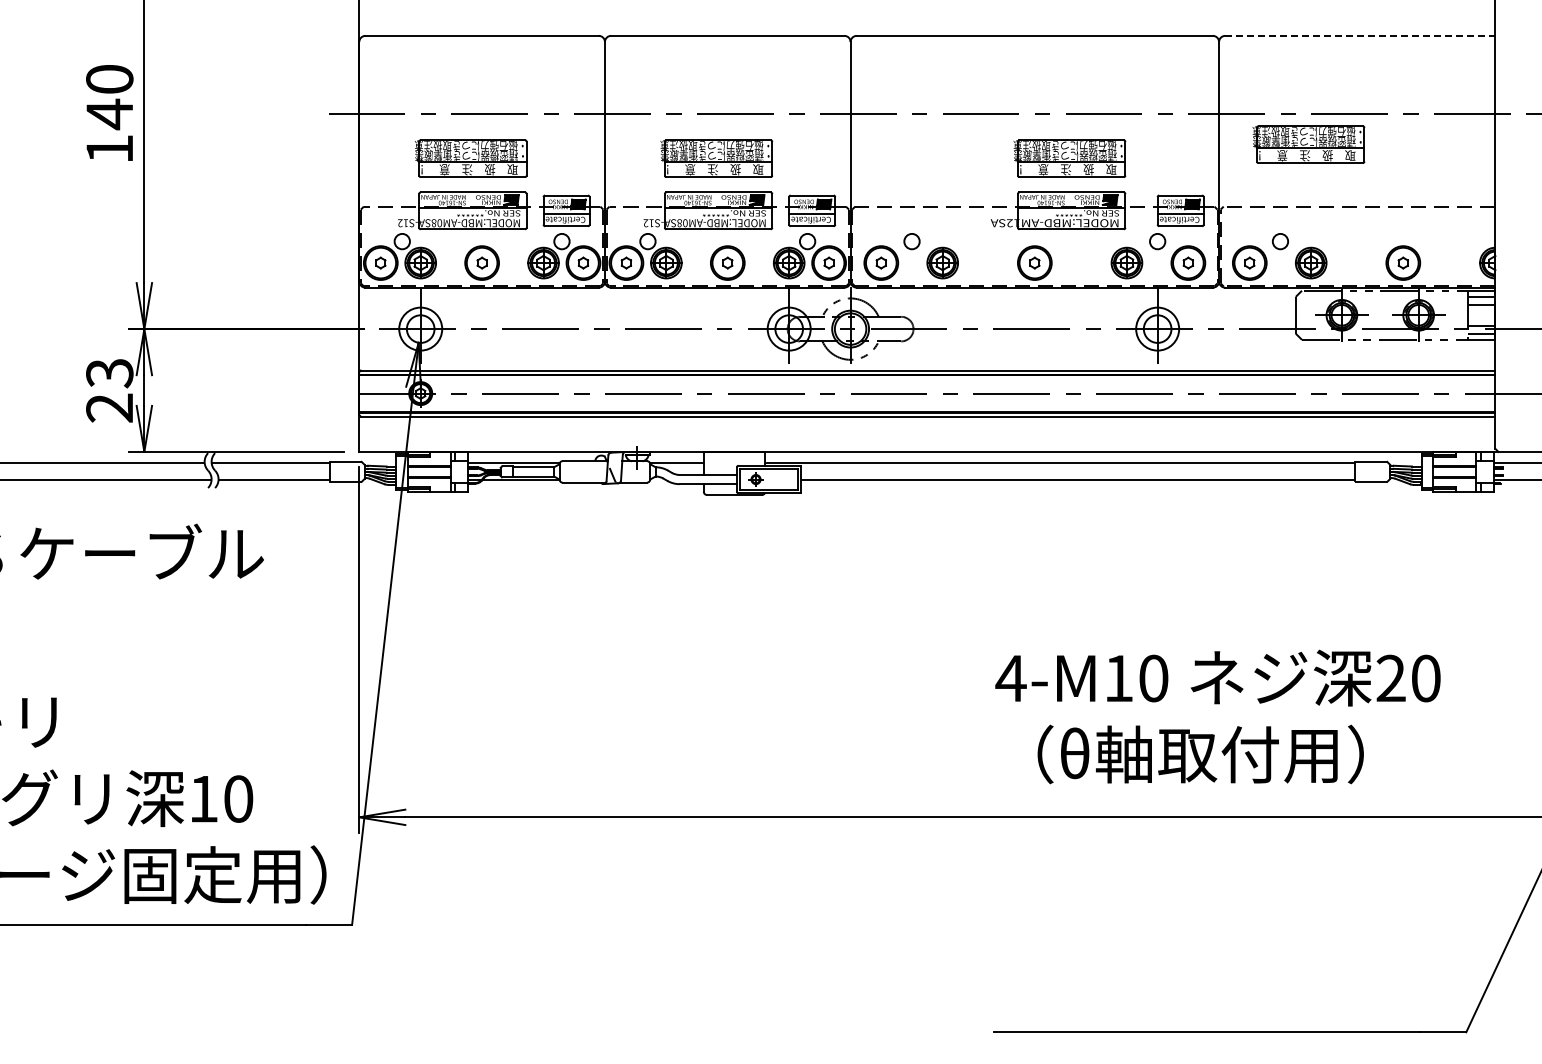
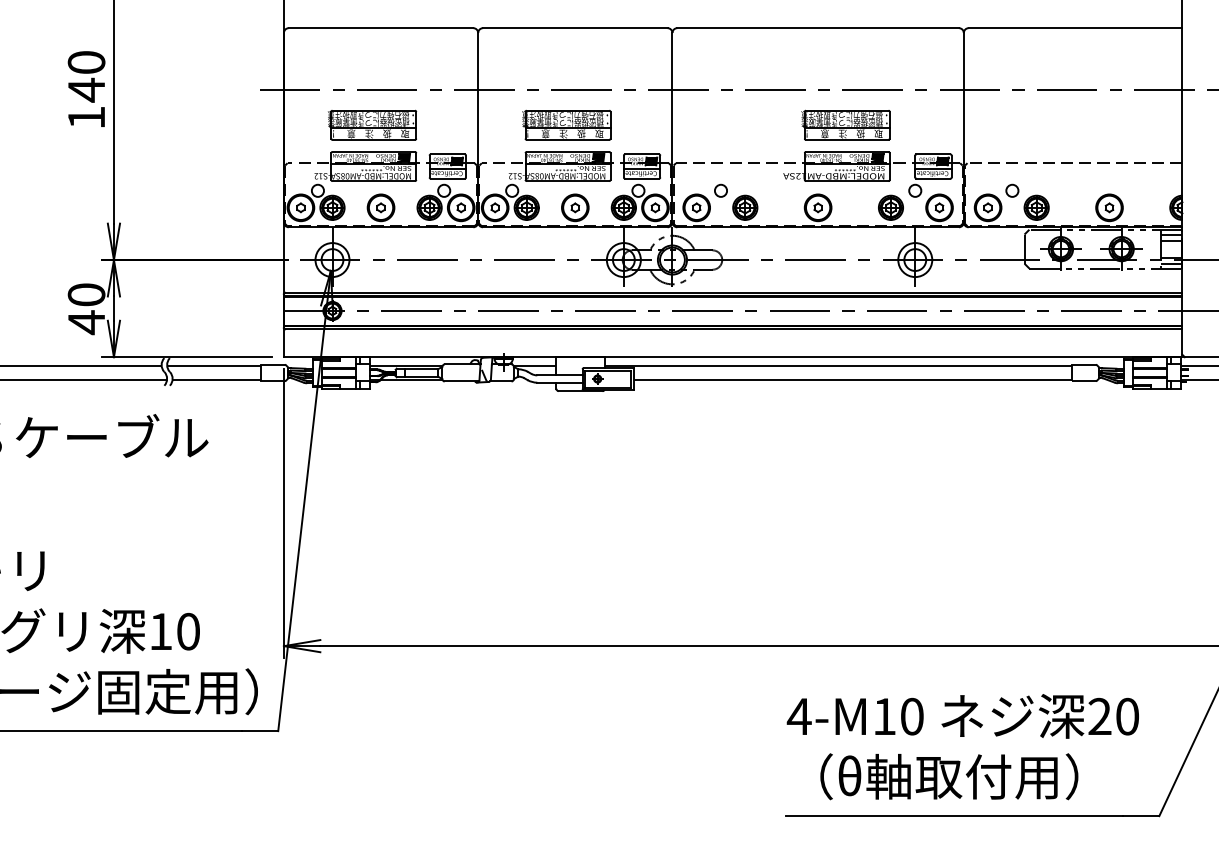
line: (1360, 35) -> (1075, 27), dashed -> solid
part: (1308, 144) -> (1034, 114), removed
text: (109, 391) -> (86, 309), 23 -> 40
text: (1217, 716) -> (962, 746), moved

